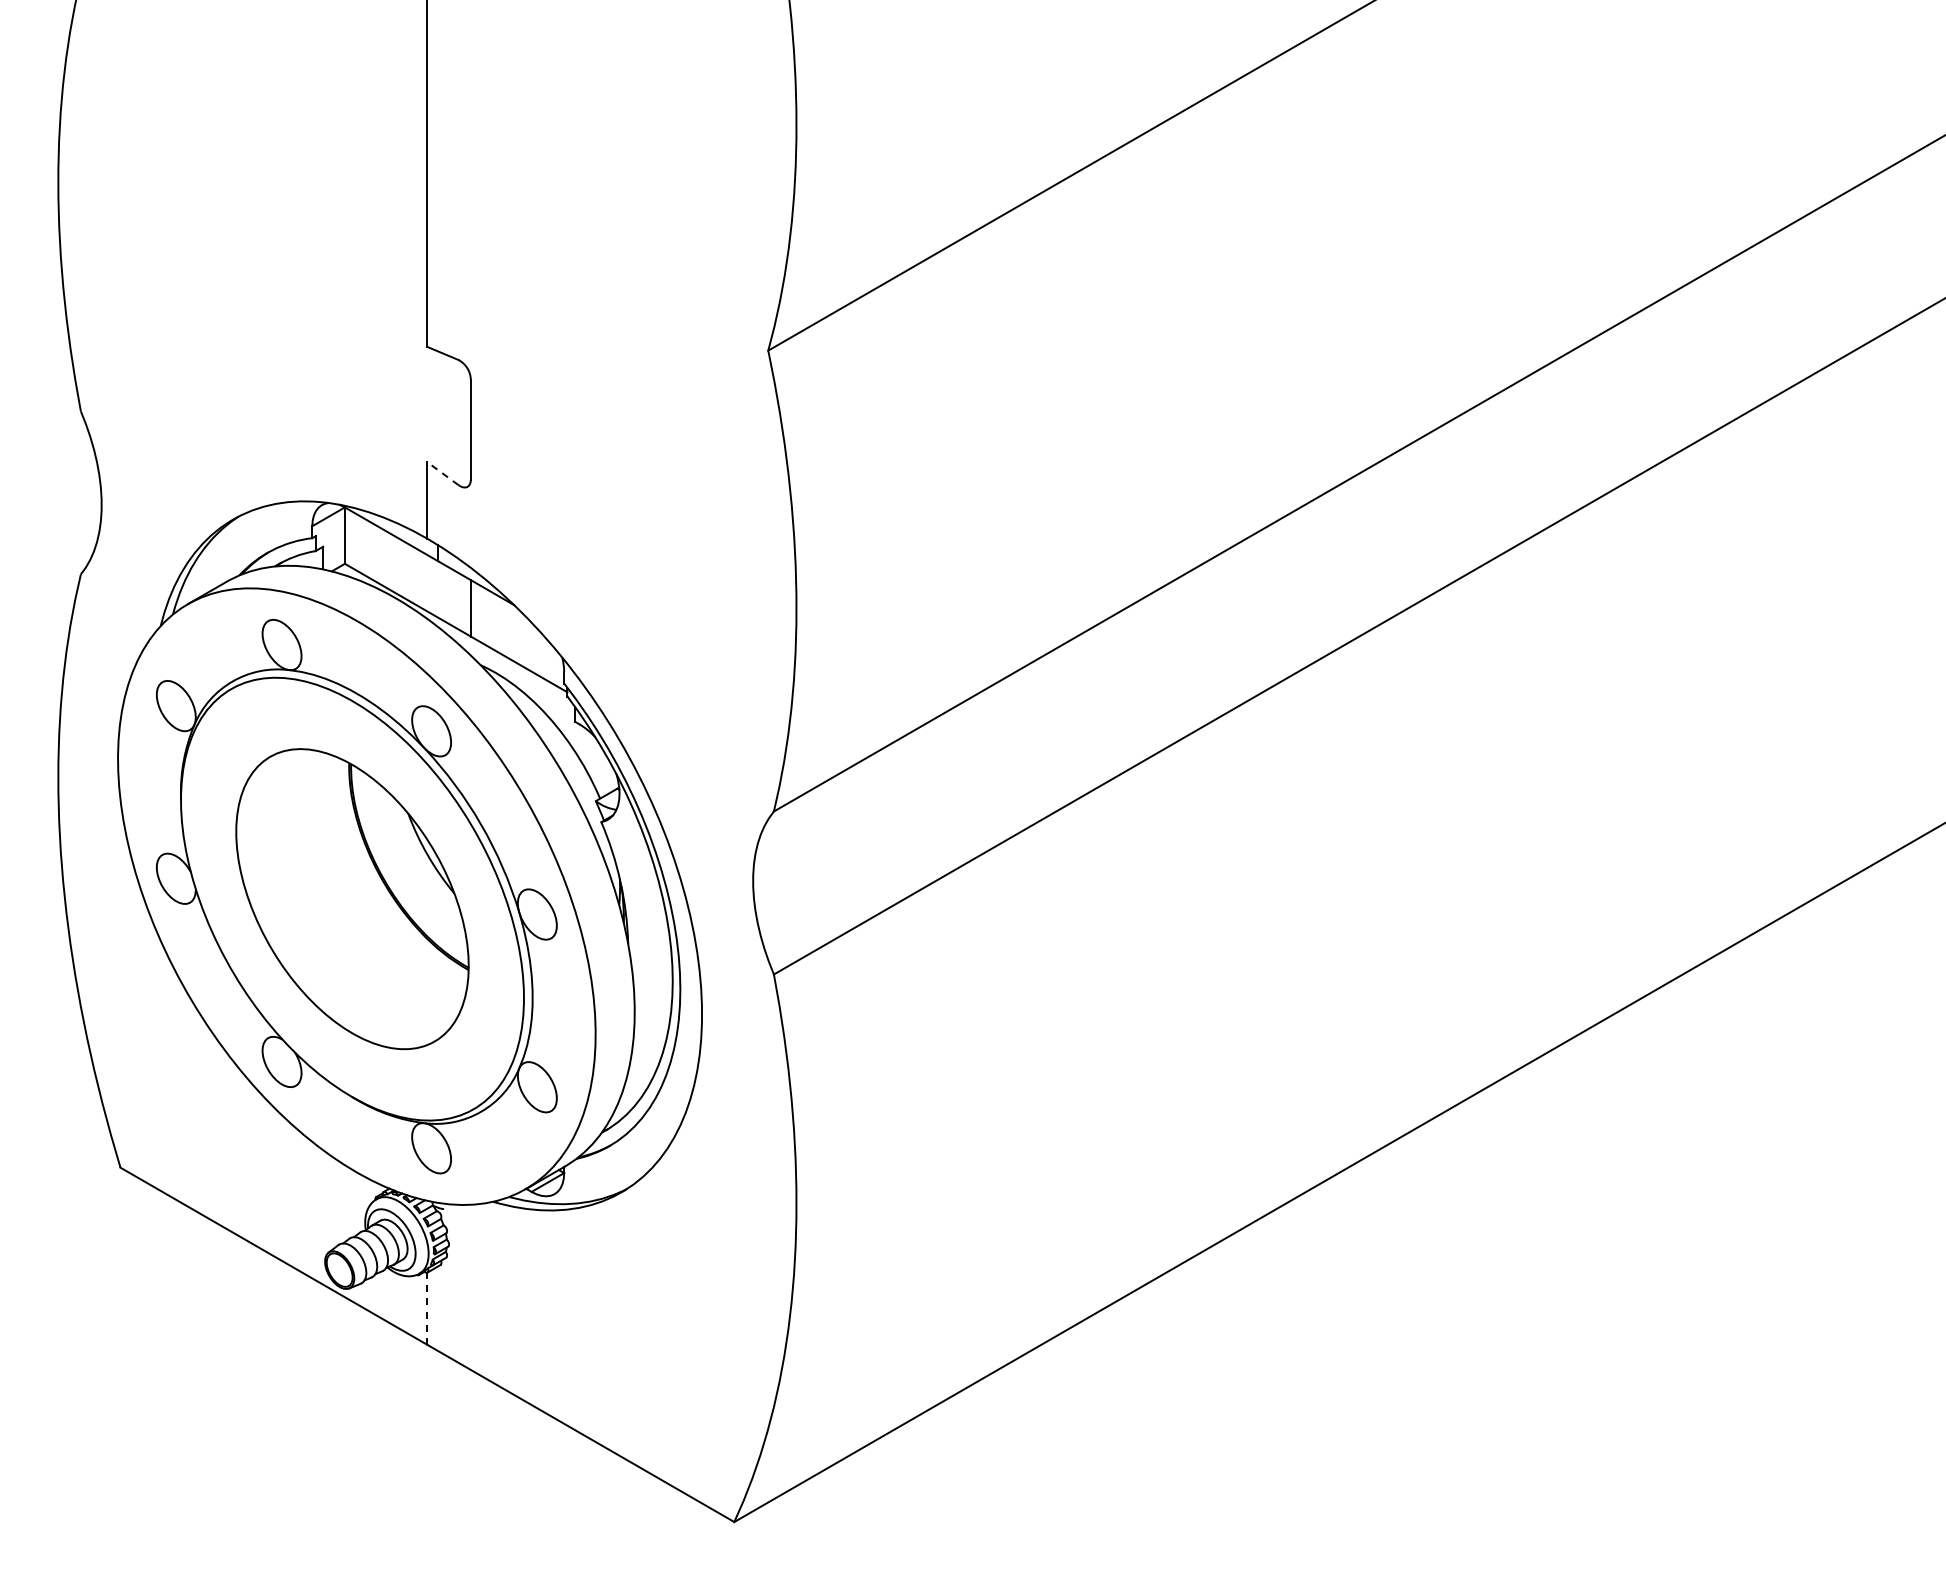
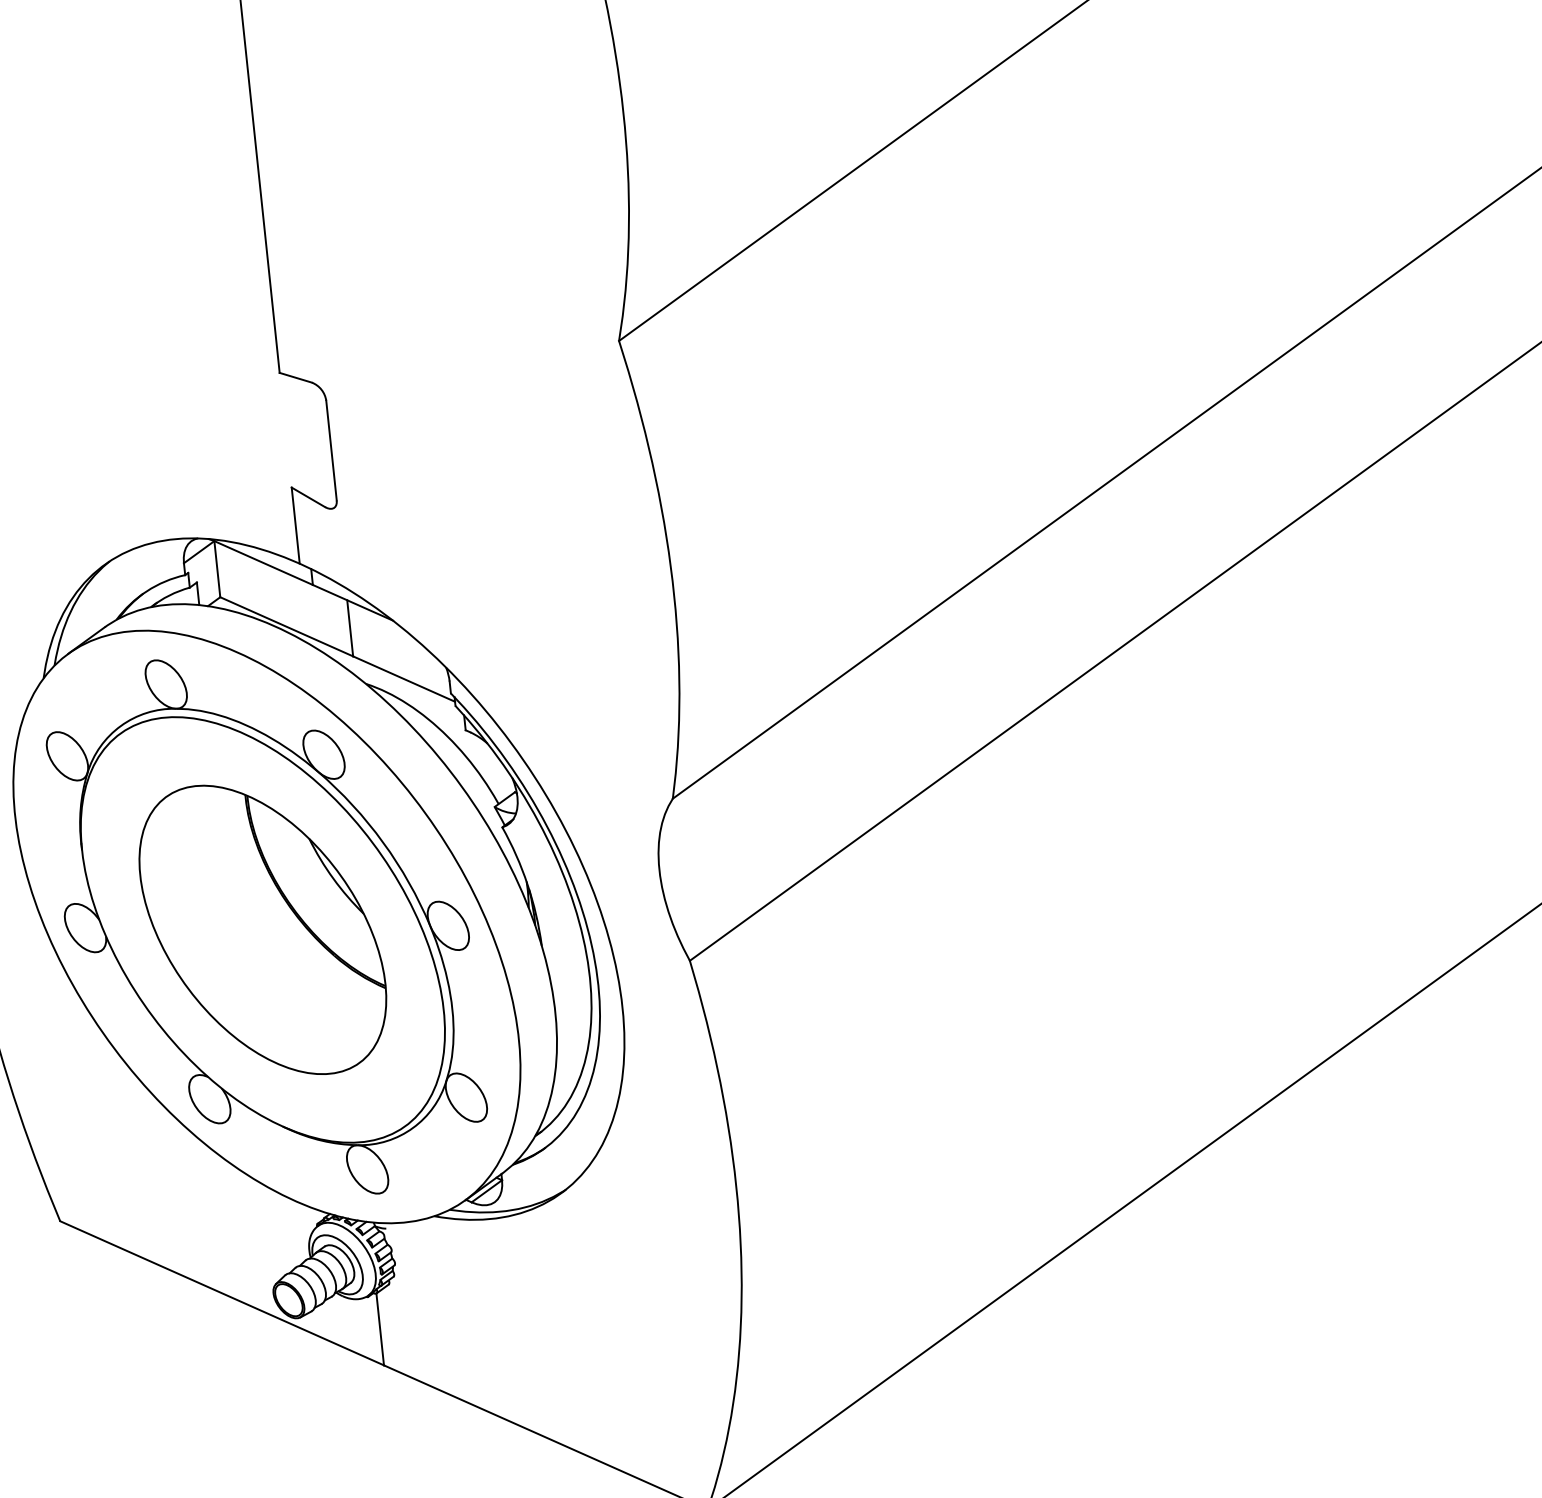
line: (442, 473) -> (307, 497), dashed -> solid
line: (427, 1308) -> (380, 1329), dashed -> solid

